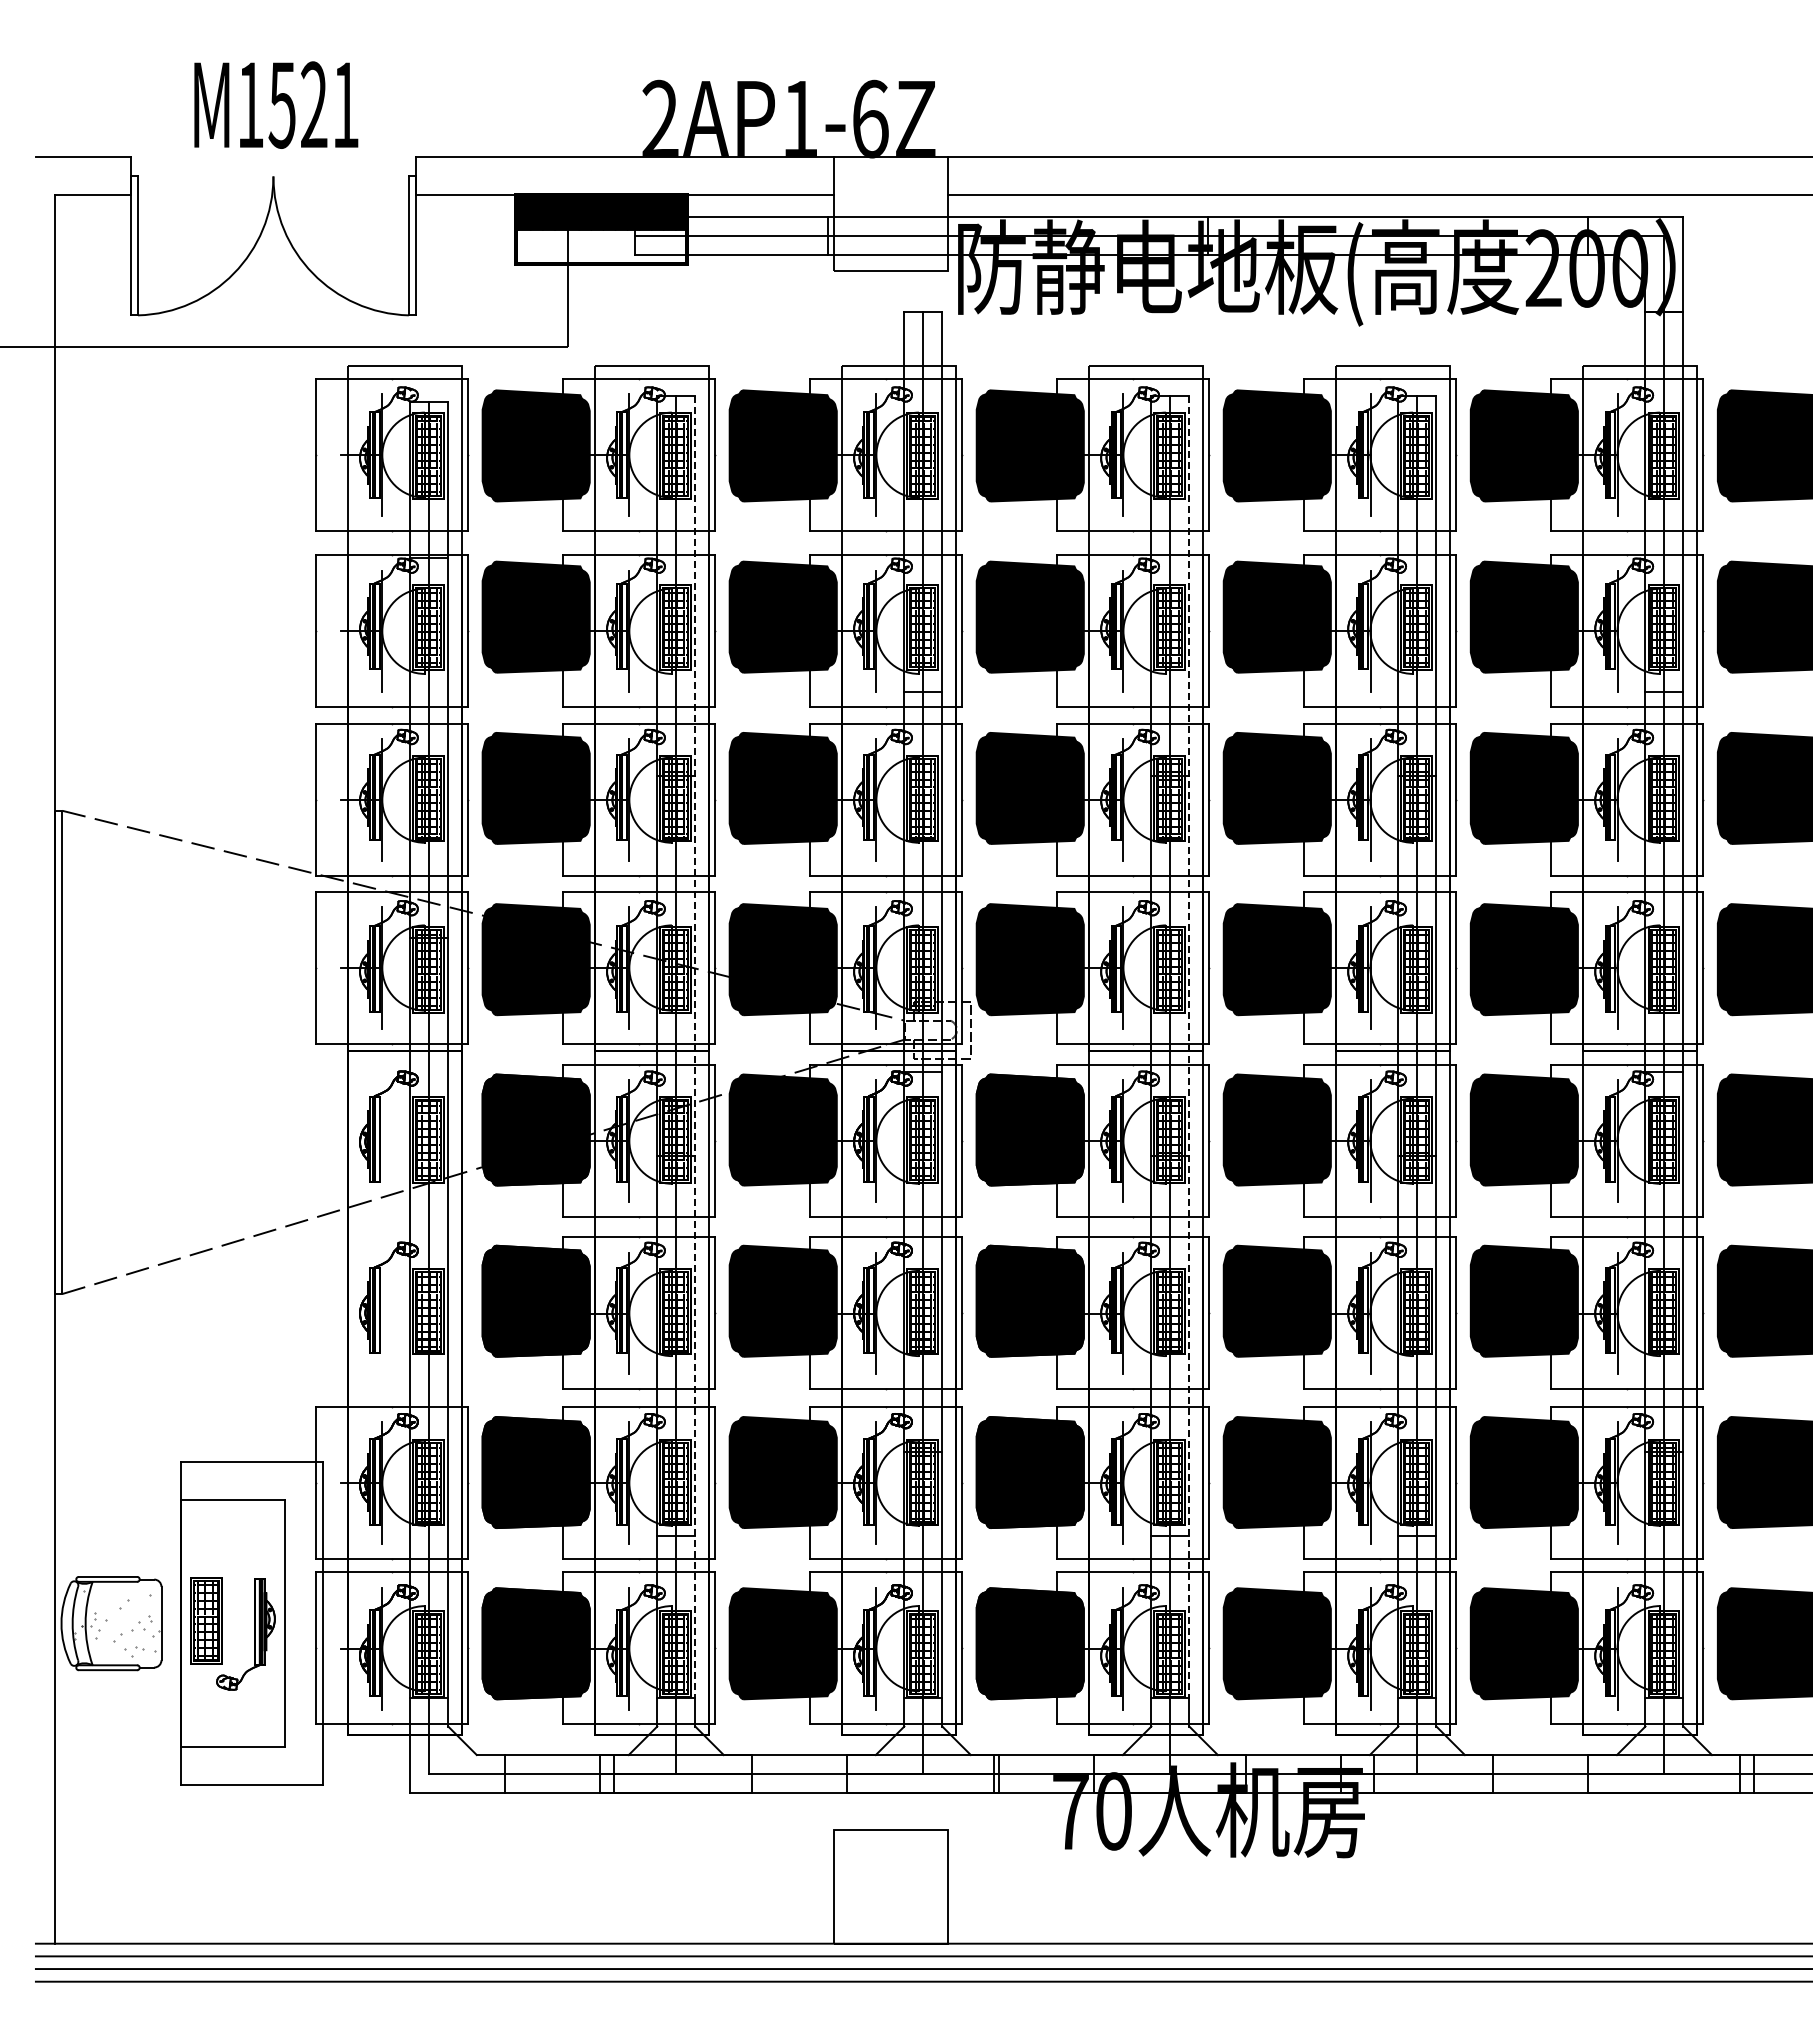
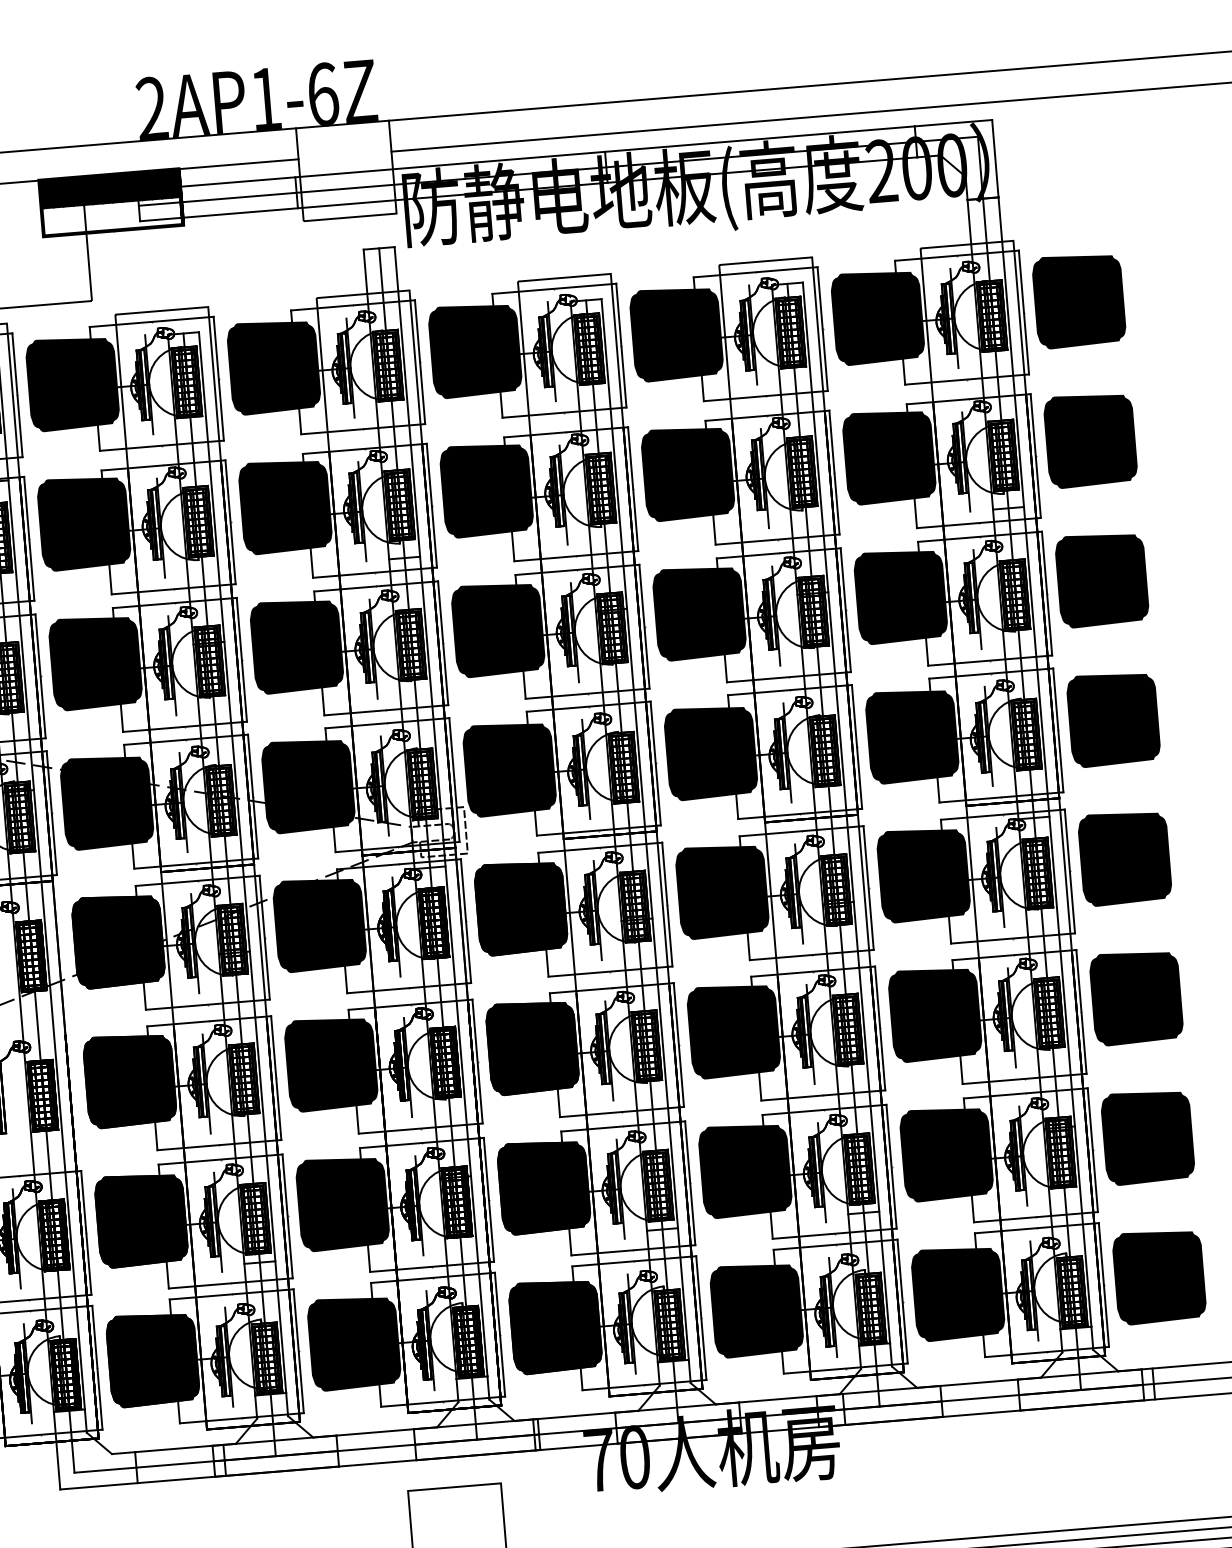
line: (695, 1047) -> (242, 862), dashed -> solid
line: (1189, 1047) -> (645, 829), dashed -> solid

